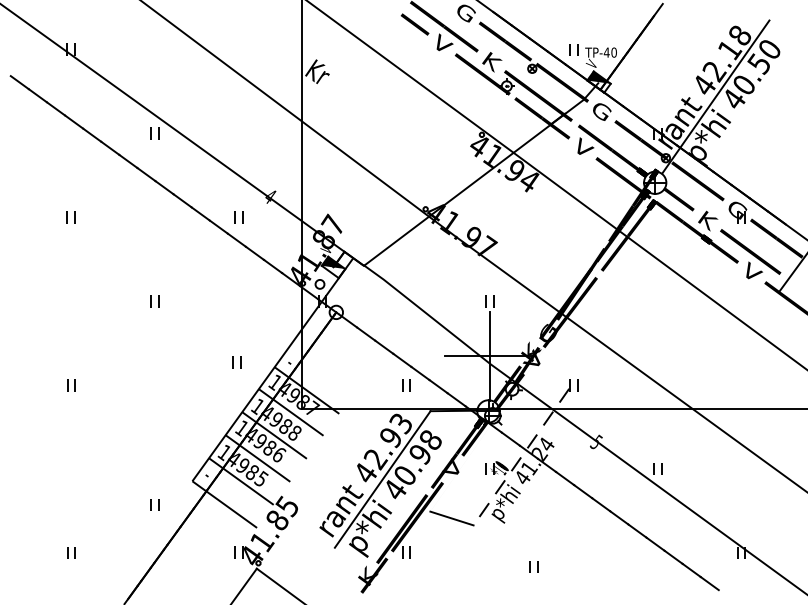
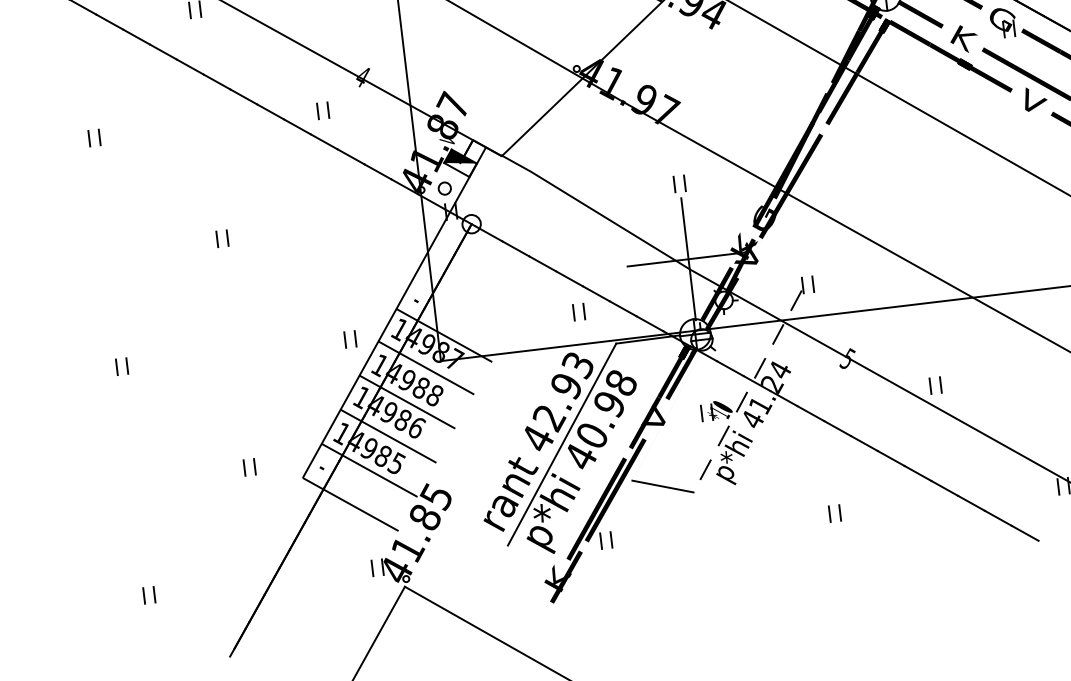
part: (236, 362) -> (350, 339), moved
part: (154, 504) -> (248, 466), moved
part: (533, 566) -> (834, 513), moved

